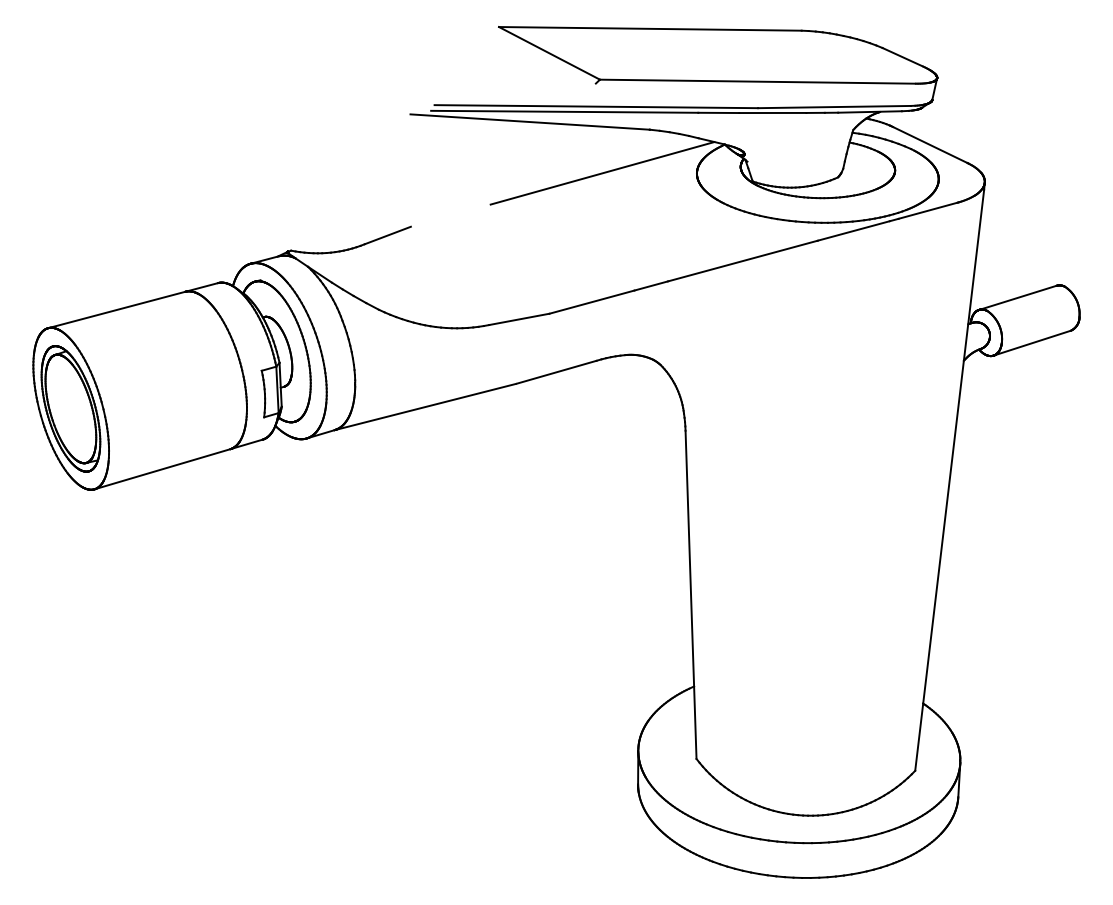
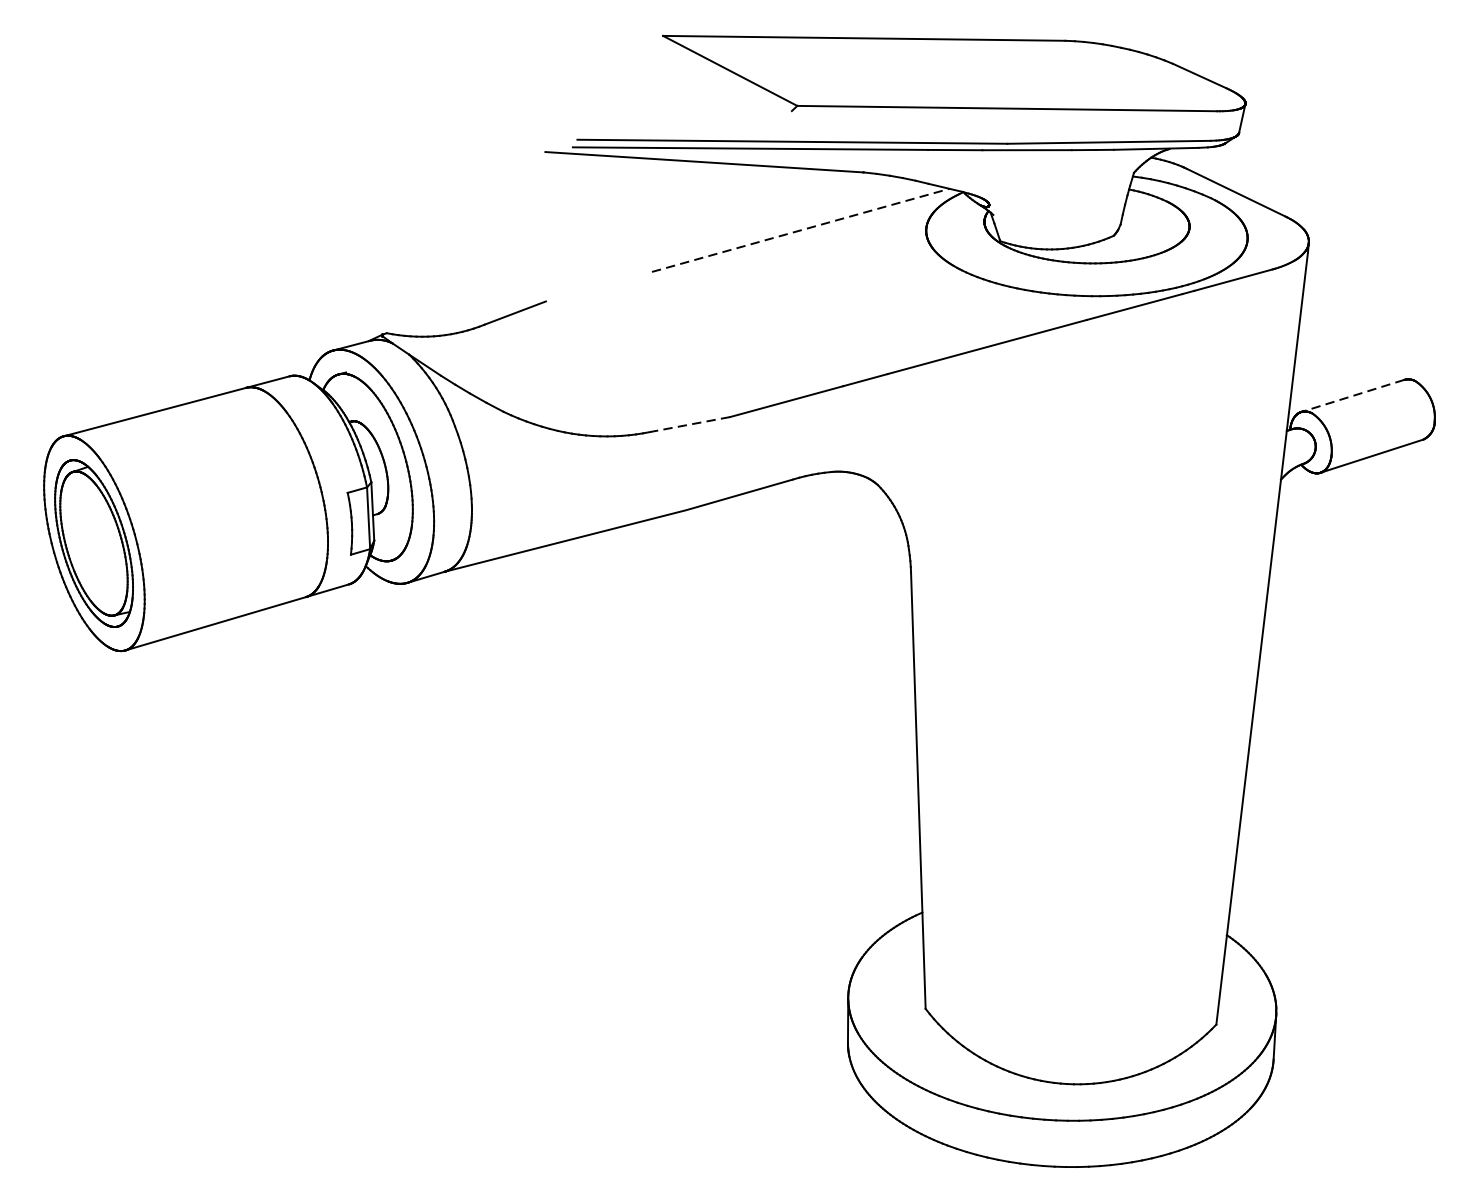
line: (603, 173) -> (801, 230), solid -> dashed
line: (1017, 297) -> (1352, 395), solid -> dashed
line: (519, 319) -> (690, 424), solid -> dashed

